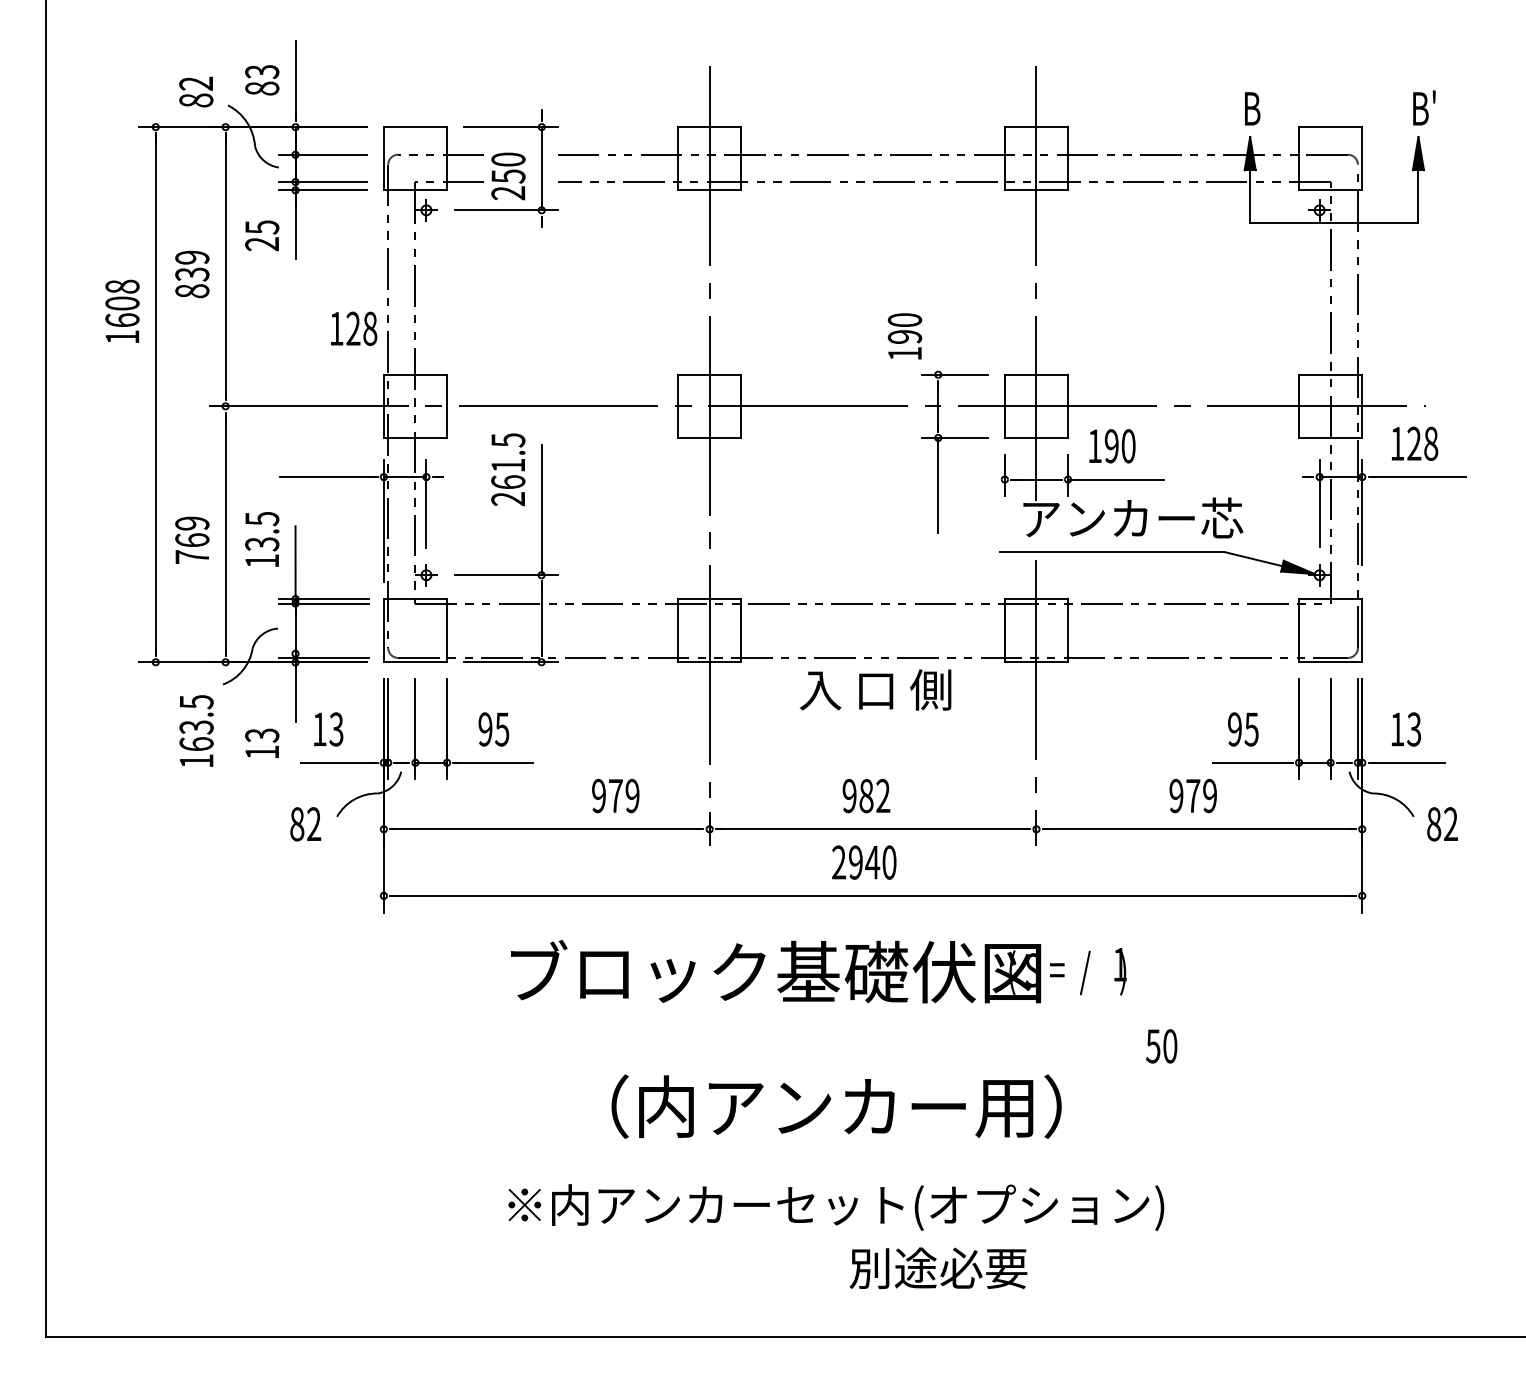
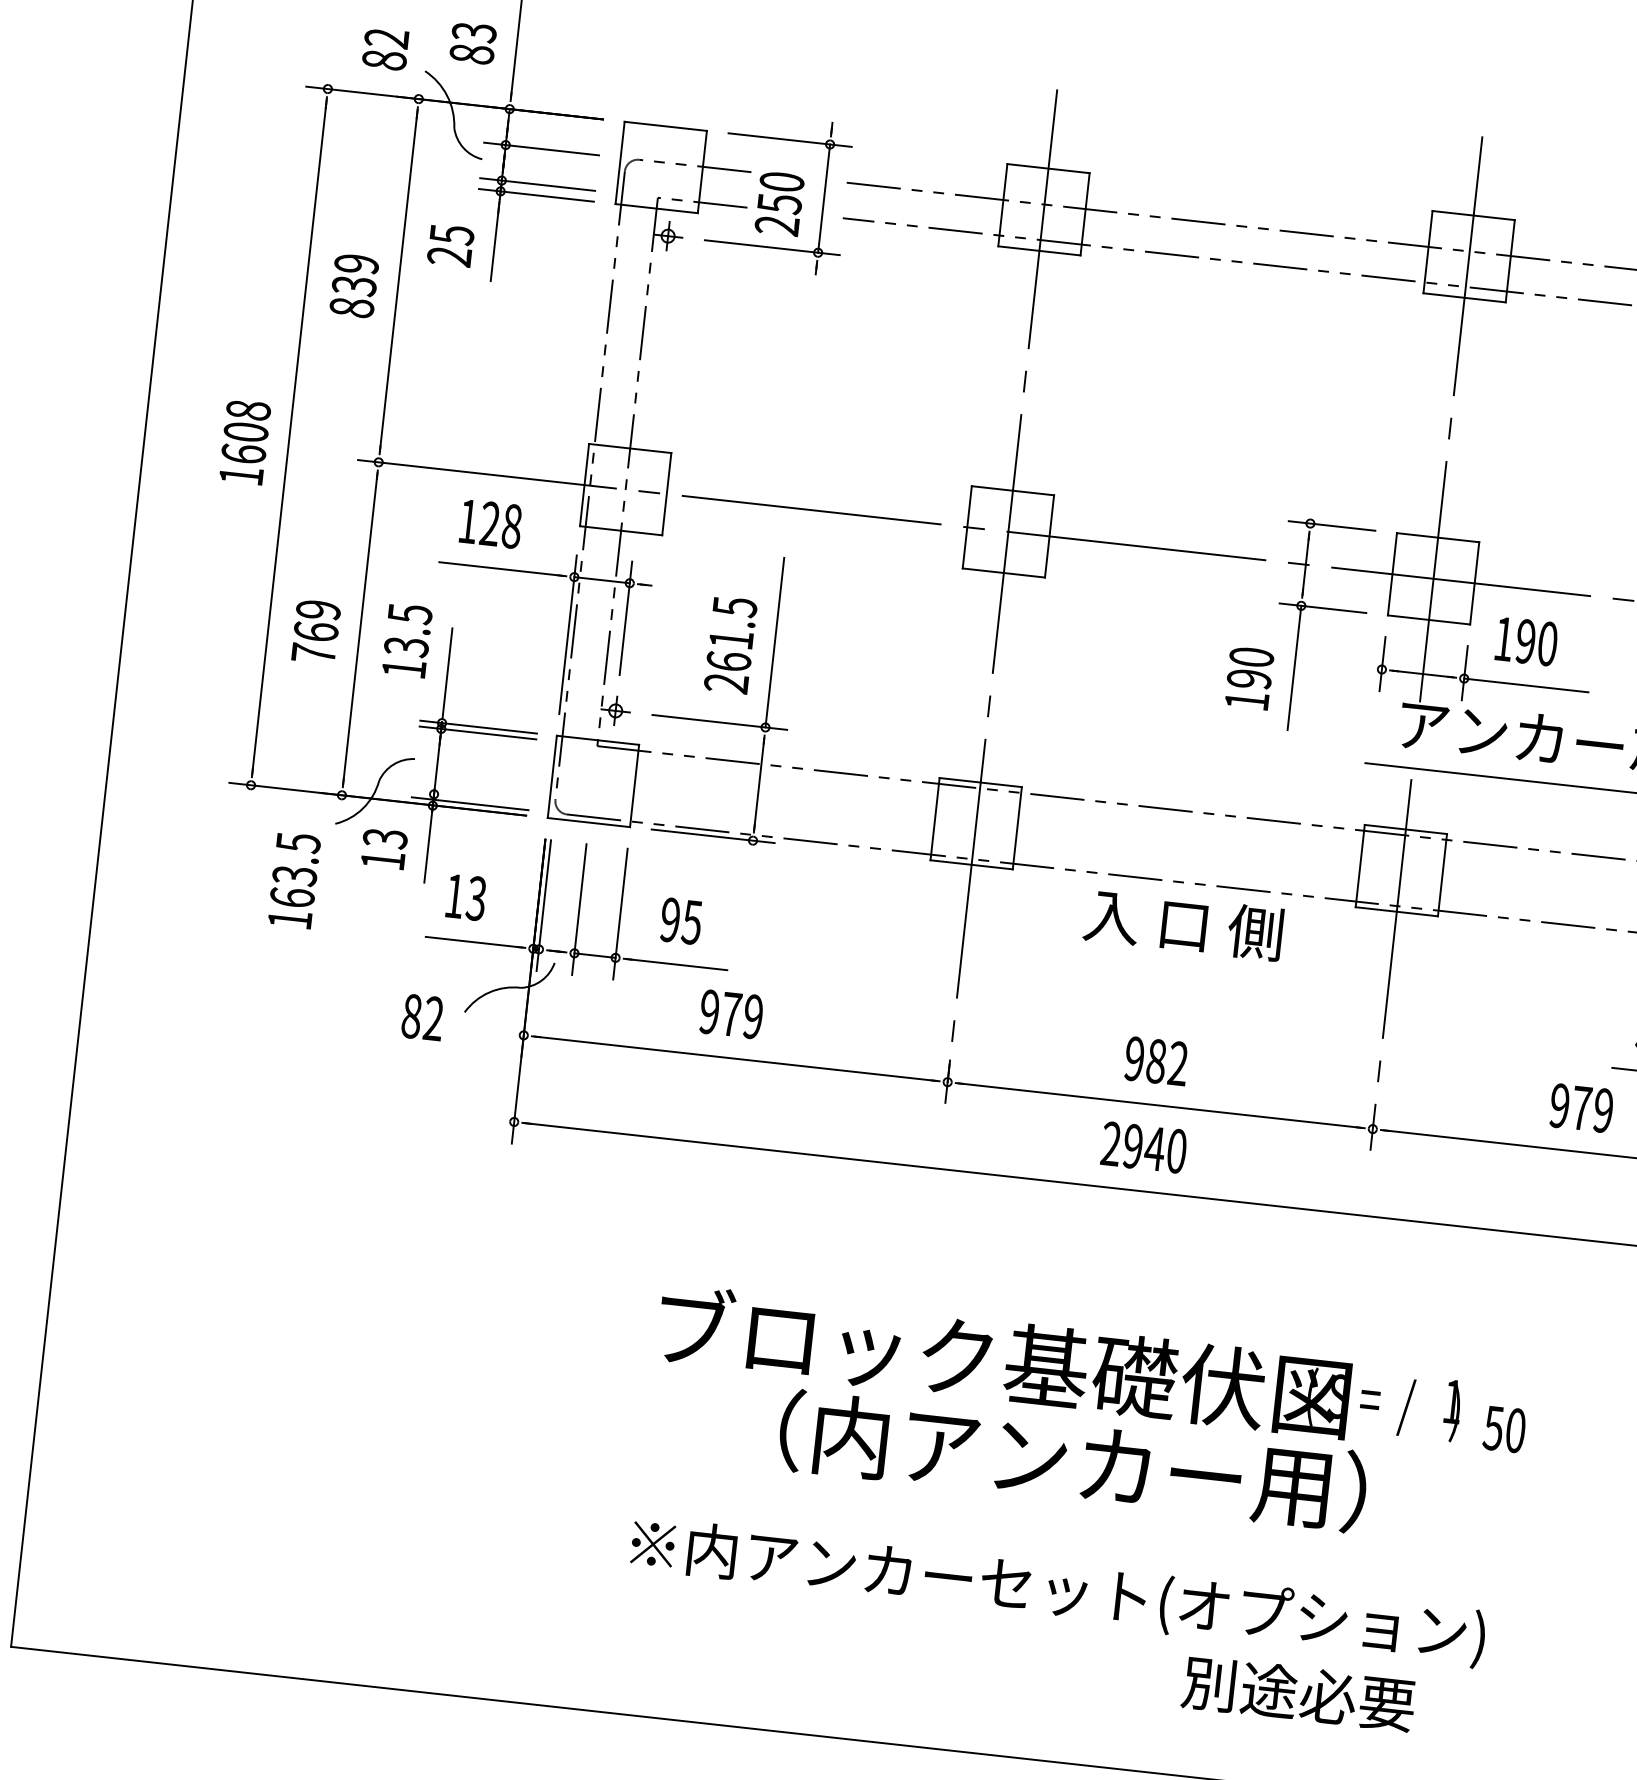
text: (122, 310) -> (245, 441), moved
text: (354, 328) -> (491, 523), moved
text: (904, 336) -> (1248, 678), moved
text: (508, 469) -> (731, 644), moved
text: (262, 742) -> (384, 847), moved
text: (615, 795) -> (731, 1013), moved
text: (818, 971) -> (1059, 1367), moved
text: (938, 1268) -> (1298, 1693), moved

